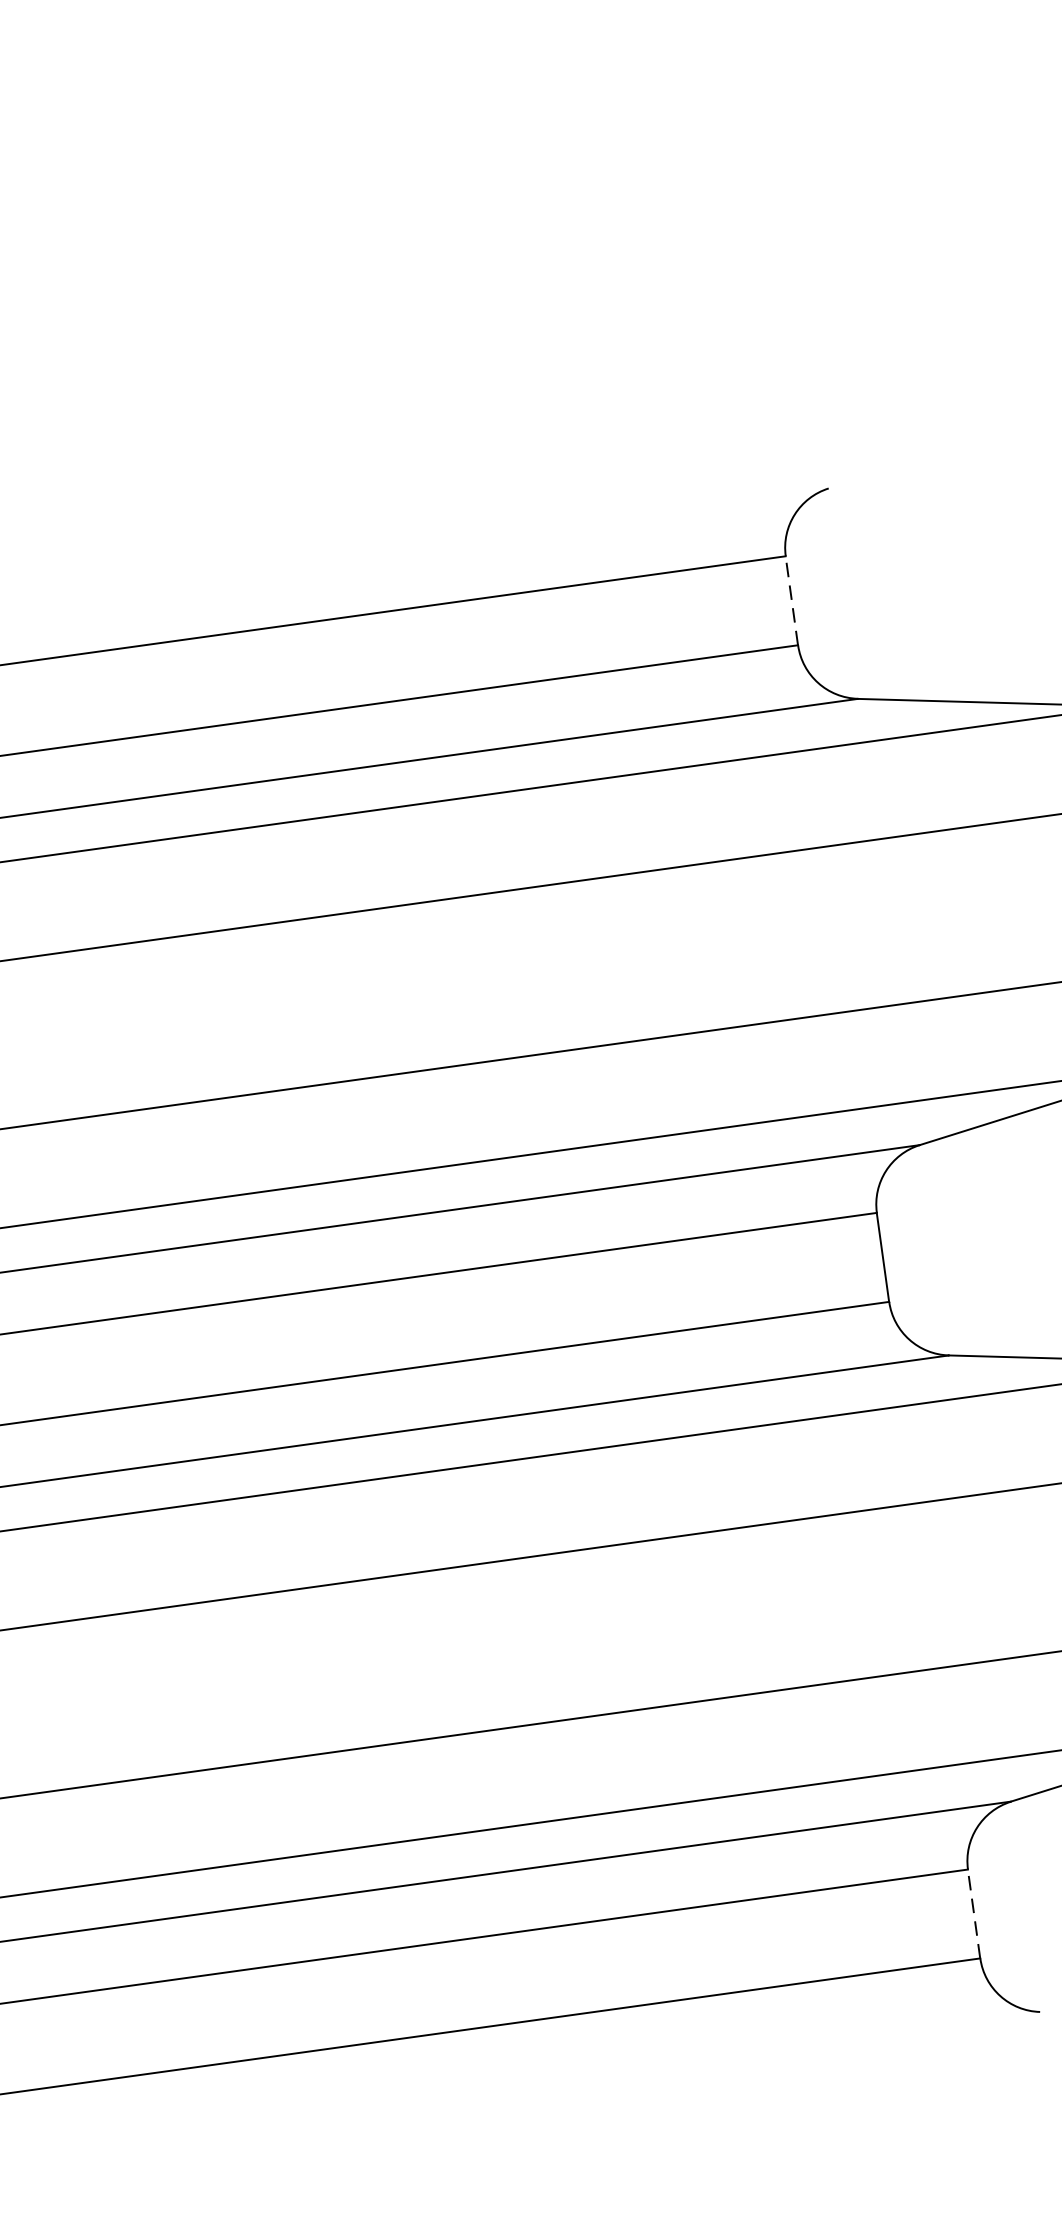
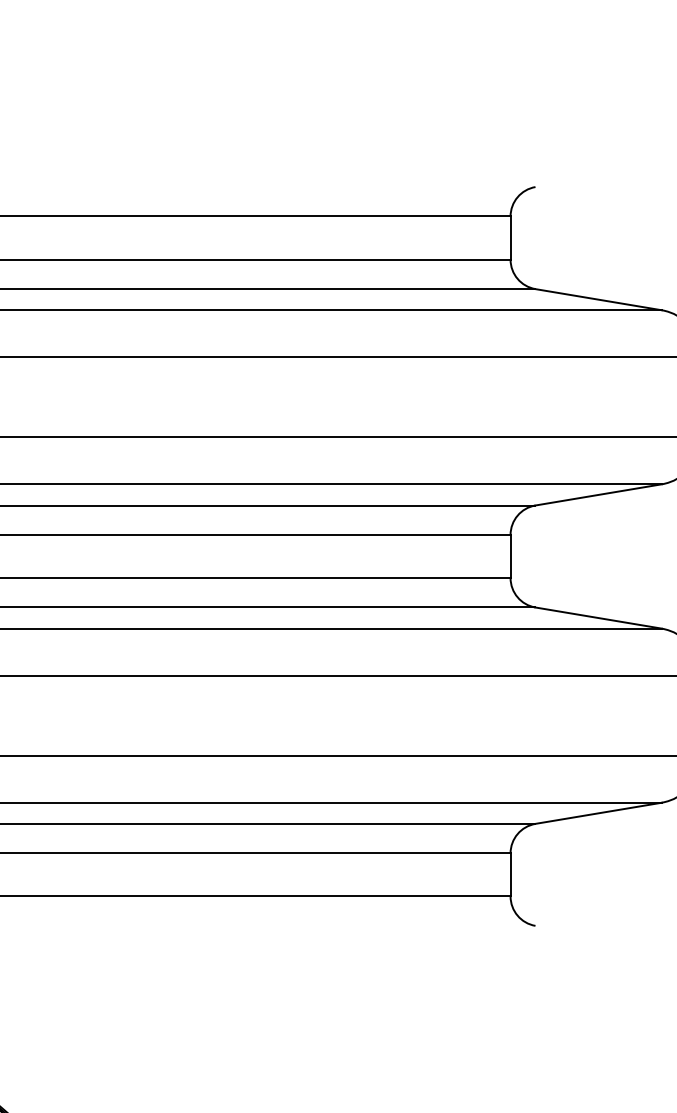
line: (791, 601) -> (510, 238), dashed -> solid
line: (973, 1913) -> (510, 874), dashed -> solid

